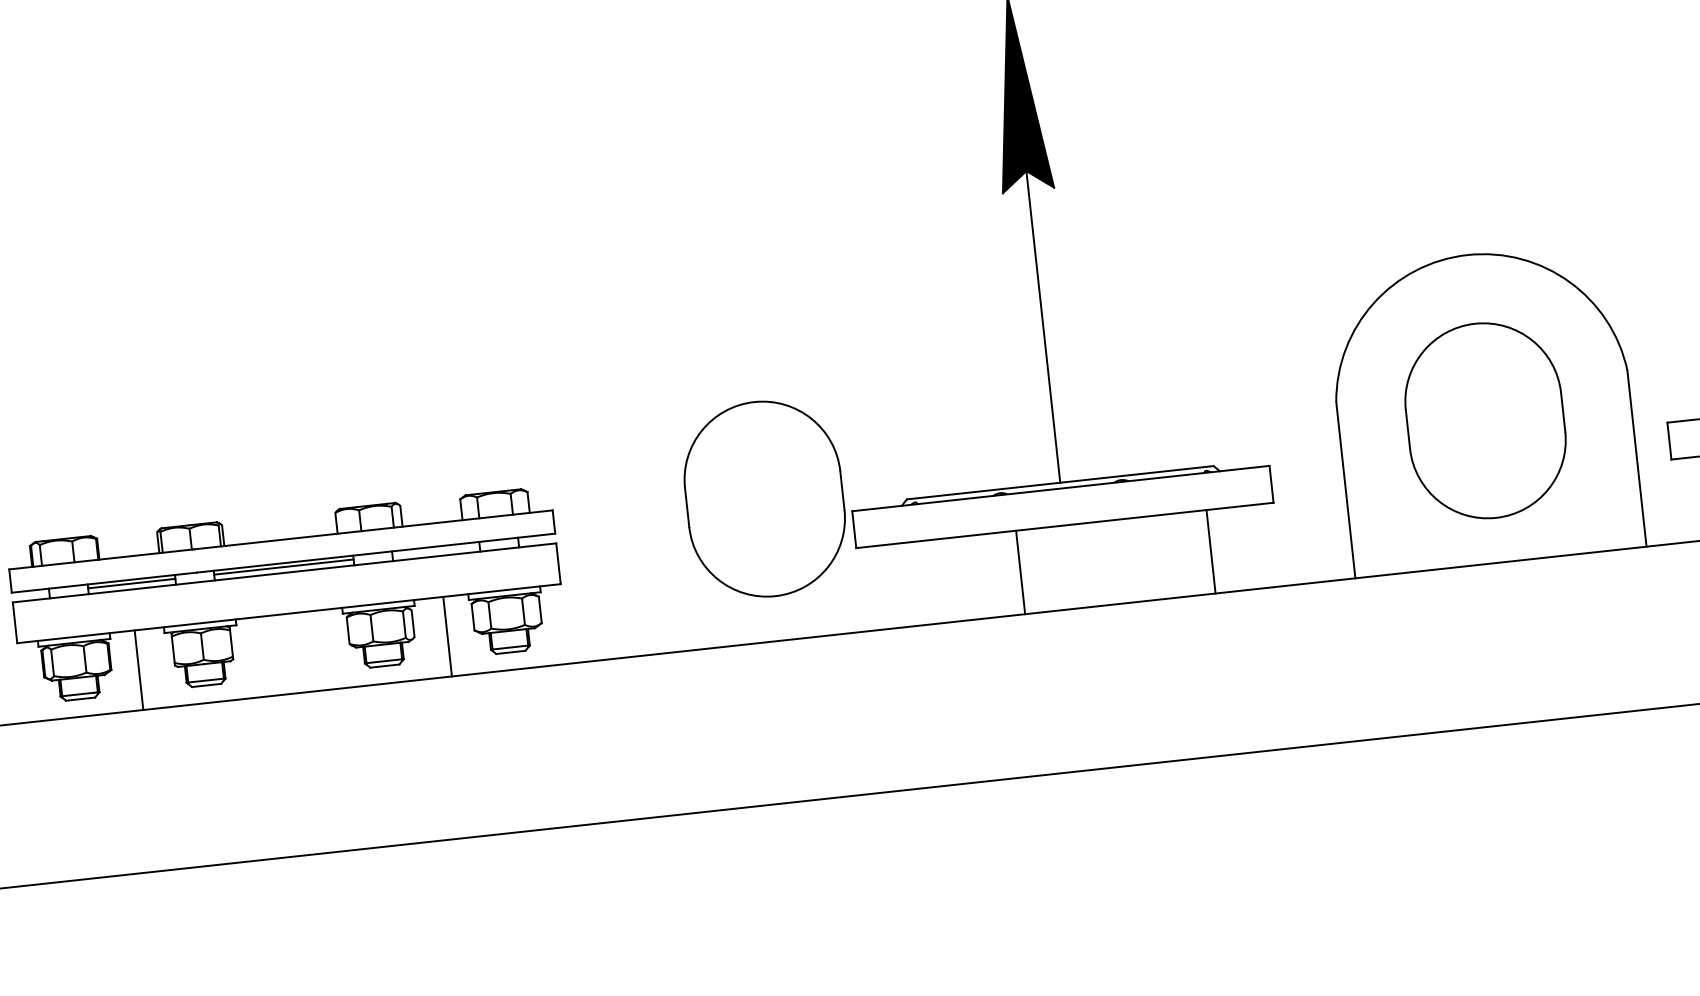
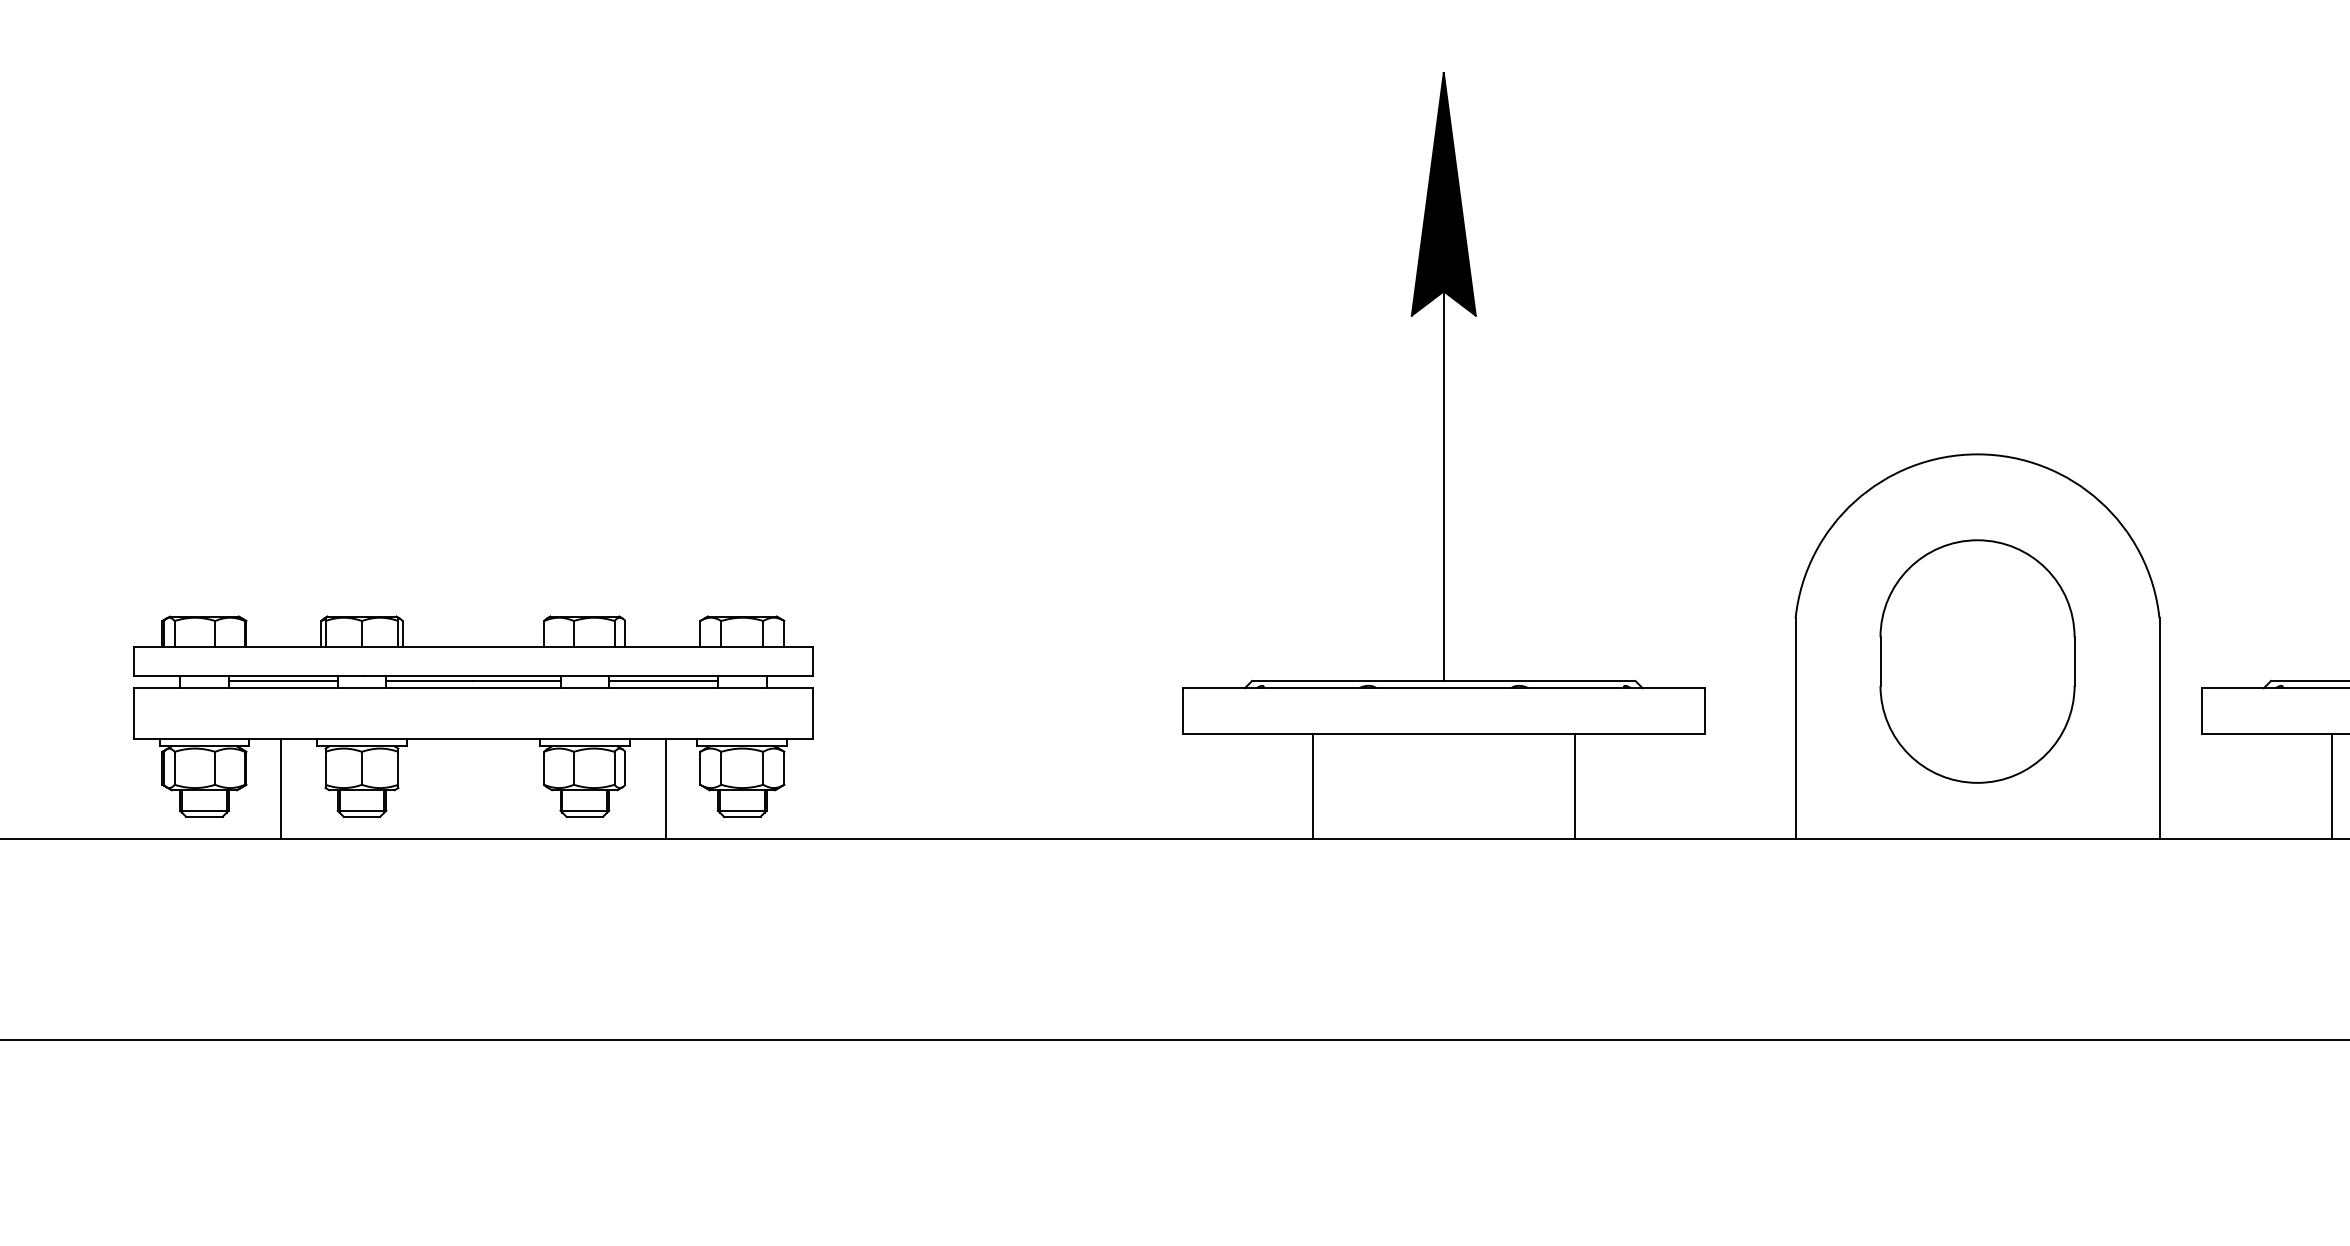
part: (764, 499) -> (1076, 661), removed
line: (435, 550) -> (663, 680), added
line: (1210, 551) -> (1574, 786), moved
line: (1020, 572) -> (1312, 786), moved

